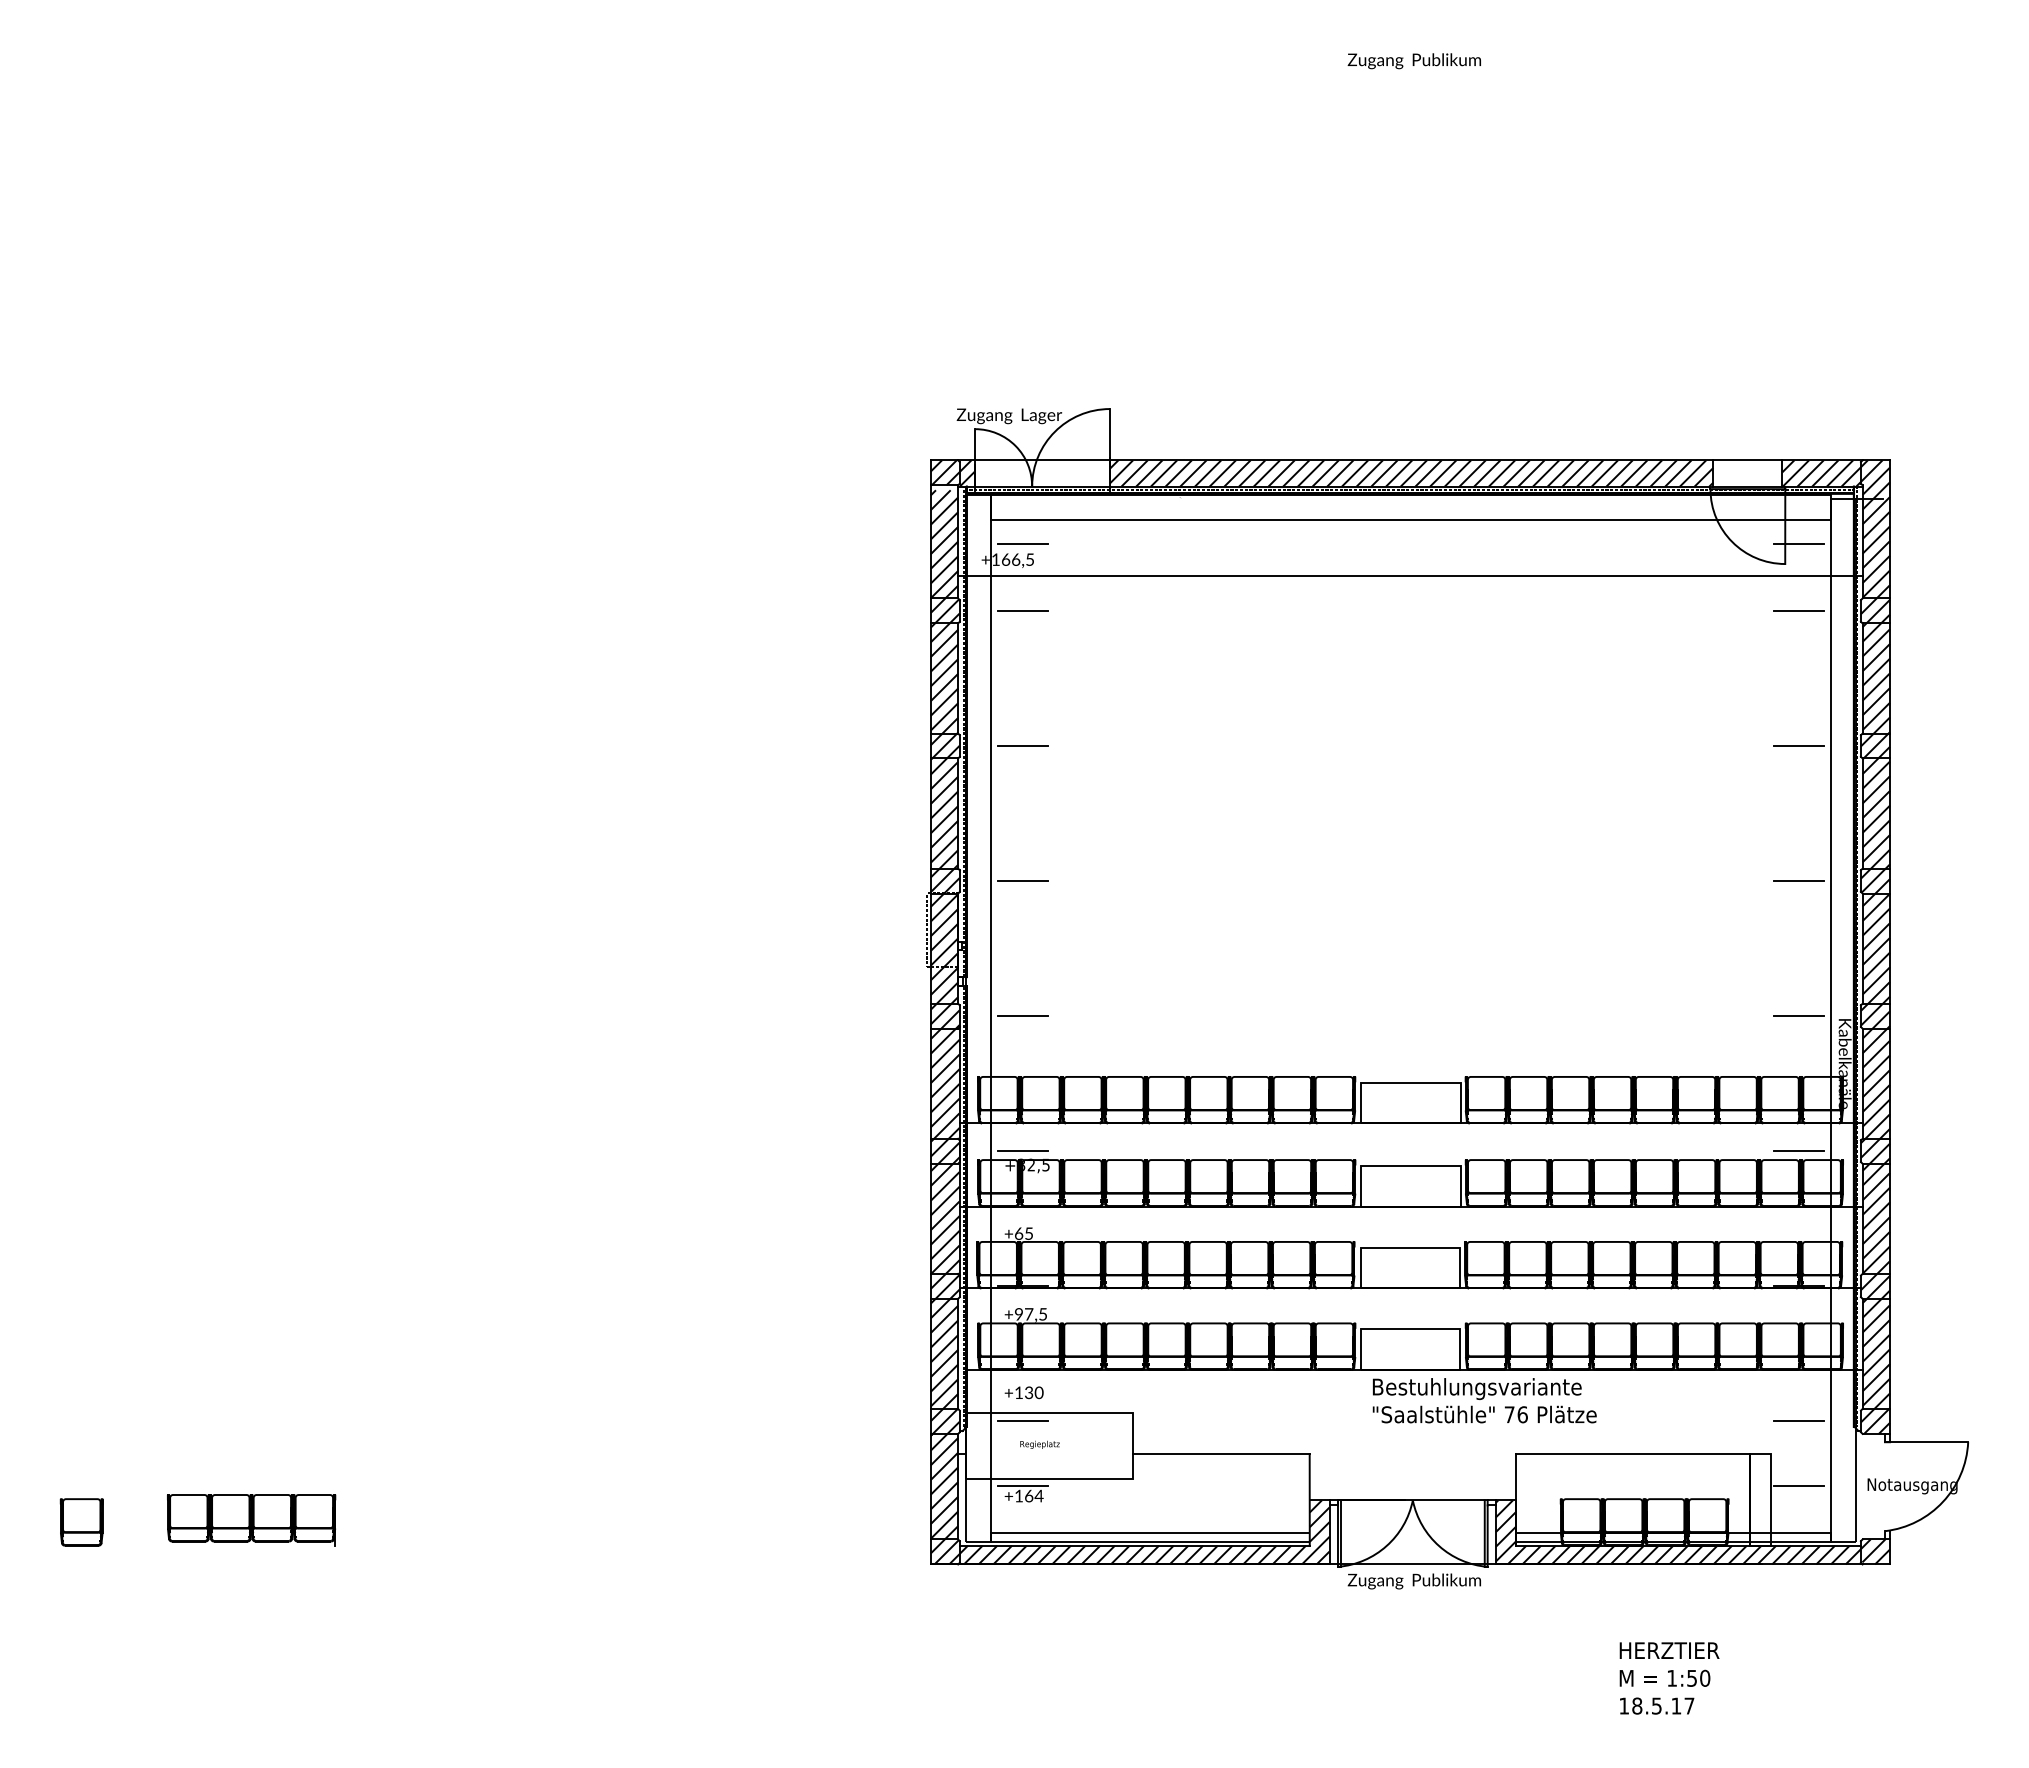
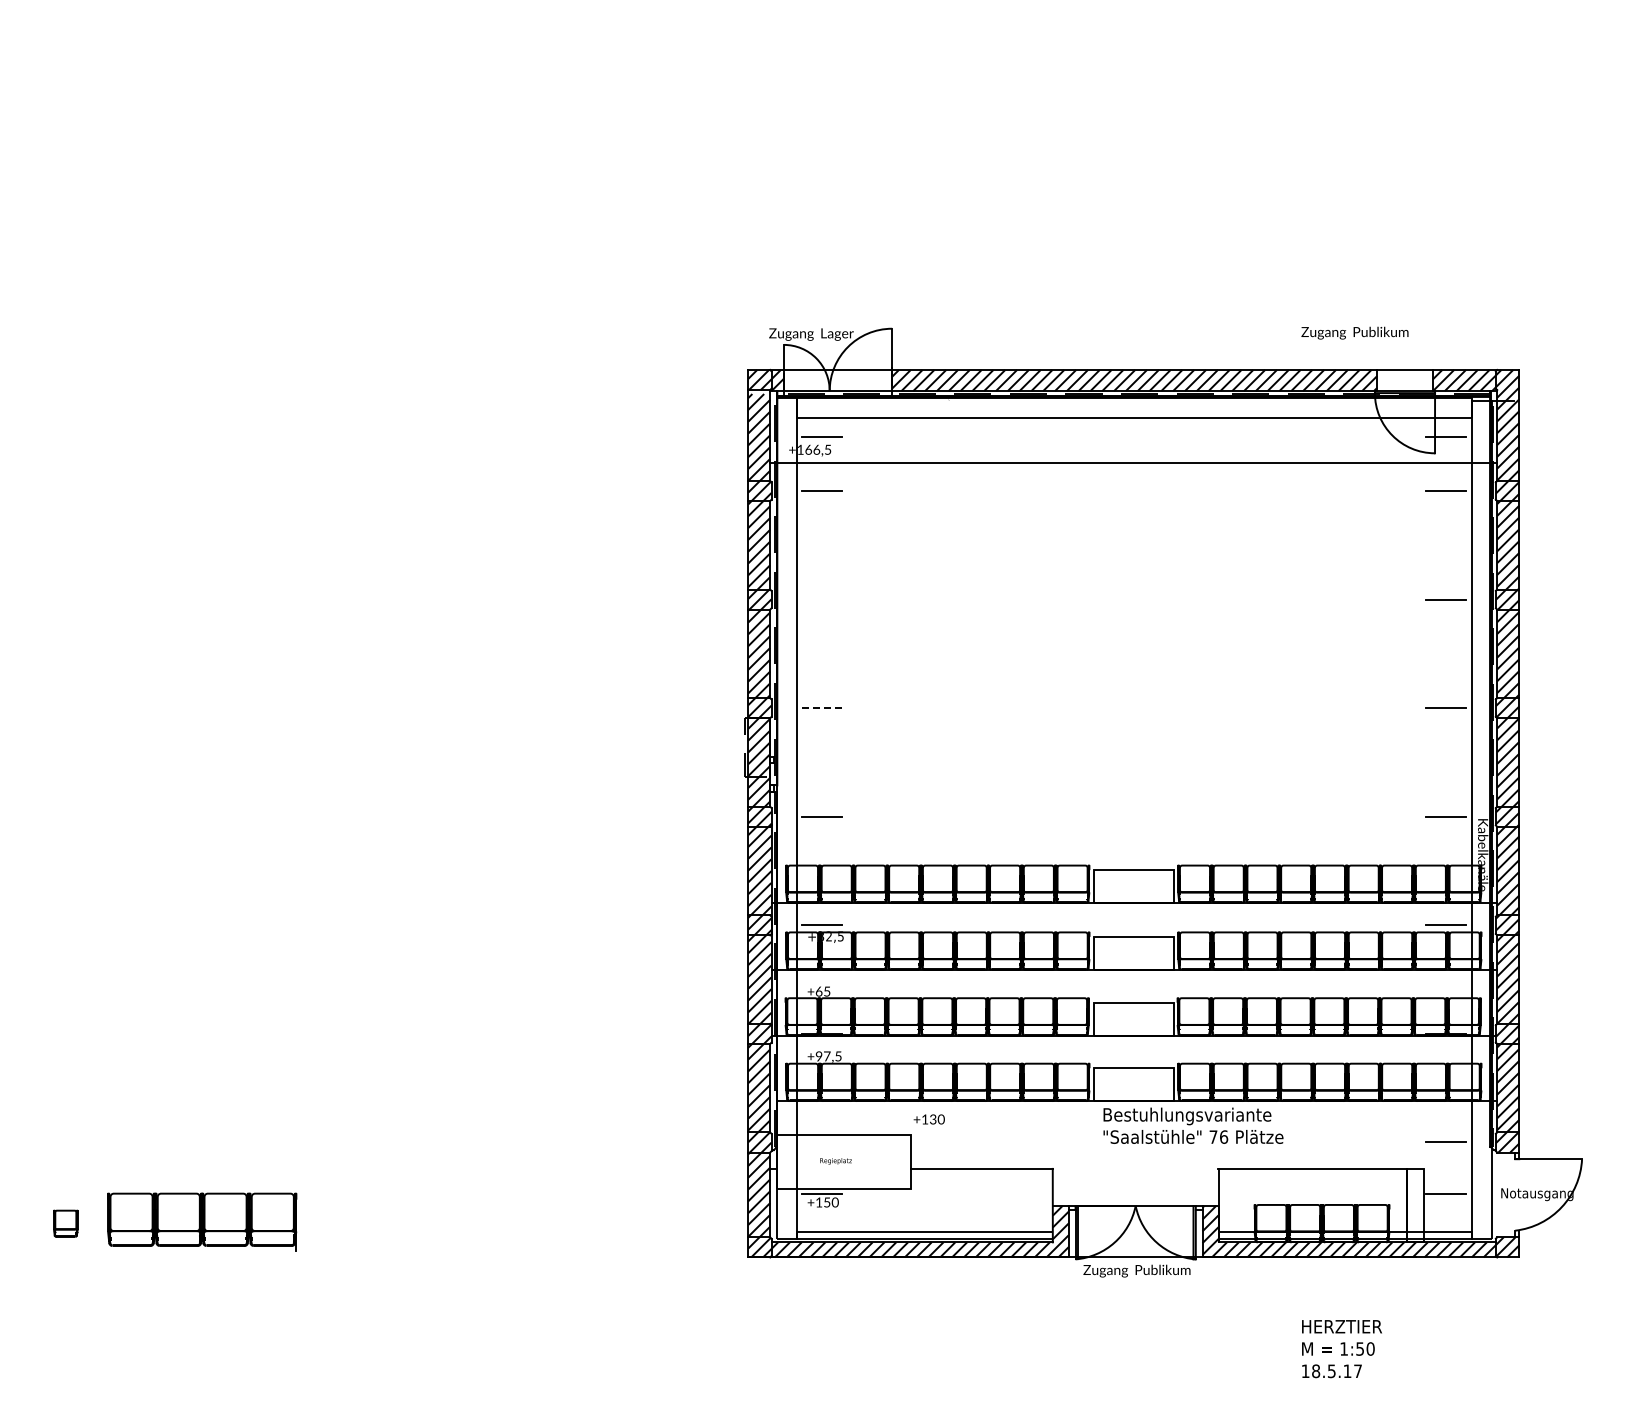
text: (1413, 60) -> (1354, 332), moved
line: (1023, 745) -> (822, 599), removed
line: (1023, 881) -> (822, 708), solid -> dashed
text: (1023, 1392) -> (928, 1119), moved
line: (1023, 1421) -> (822, 1142), removed
text: (1034, 1496) -> (831, 1202), +164 -> +150
part: (251, 1519) -> (202, 1221), size x1.4
part: (81, 1522) -> (65, 1223), size x0.7

